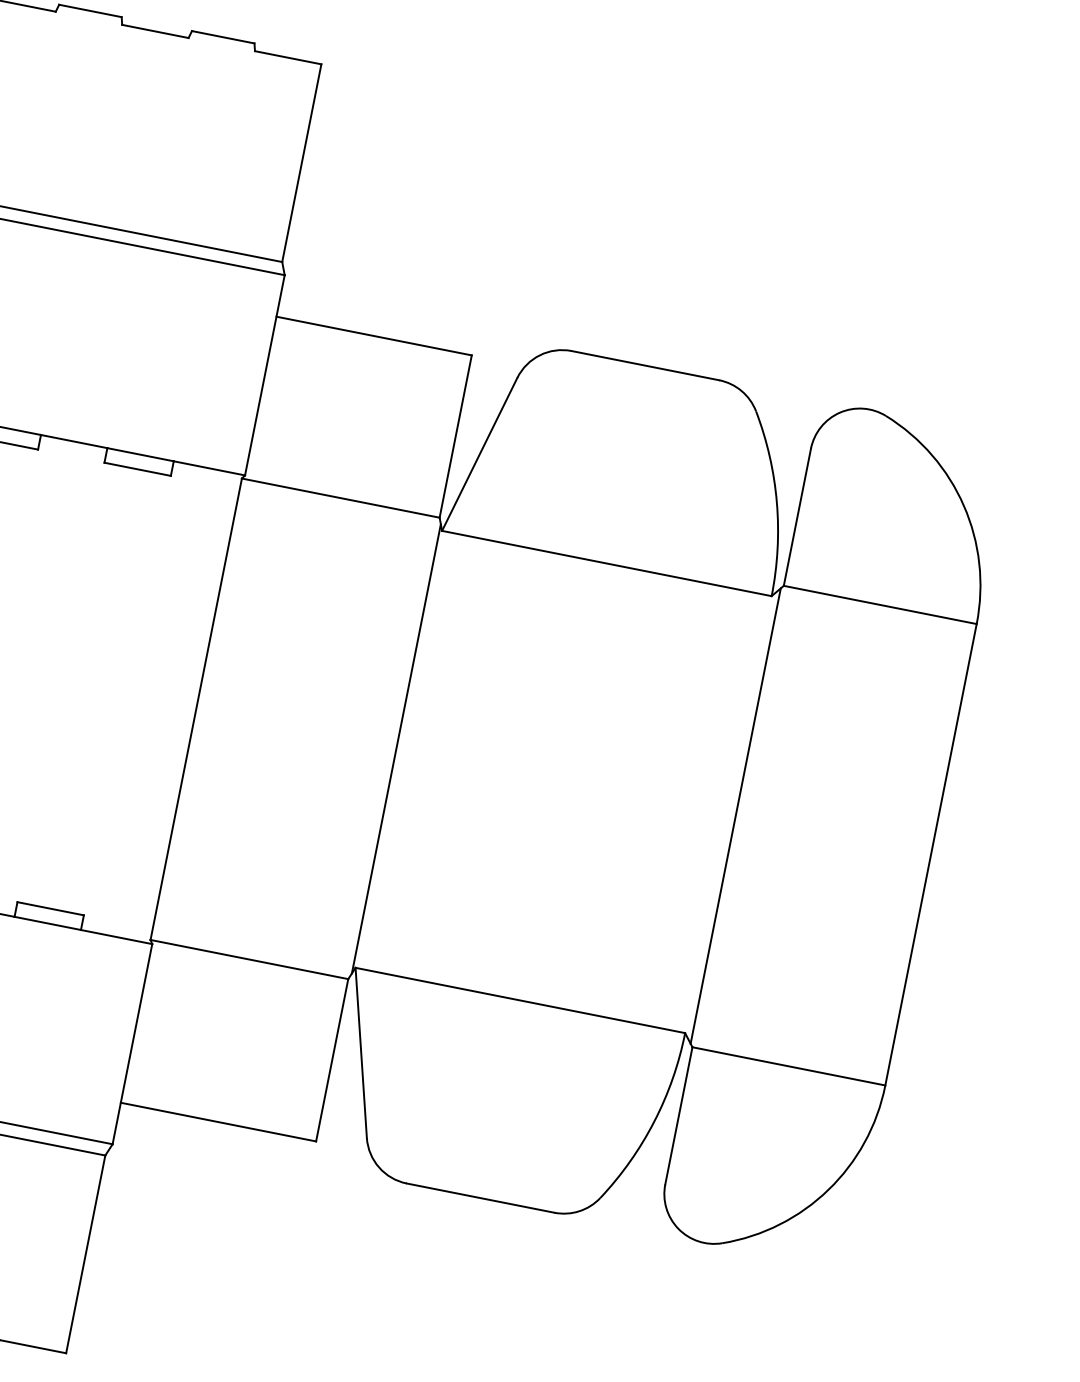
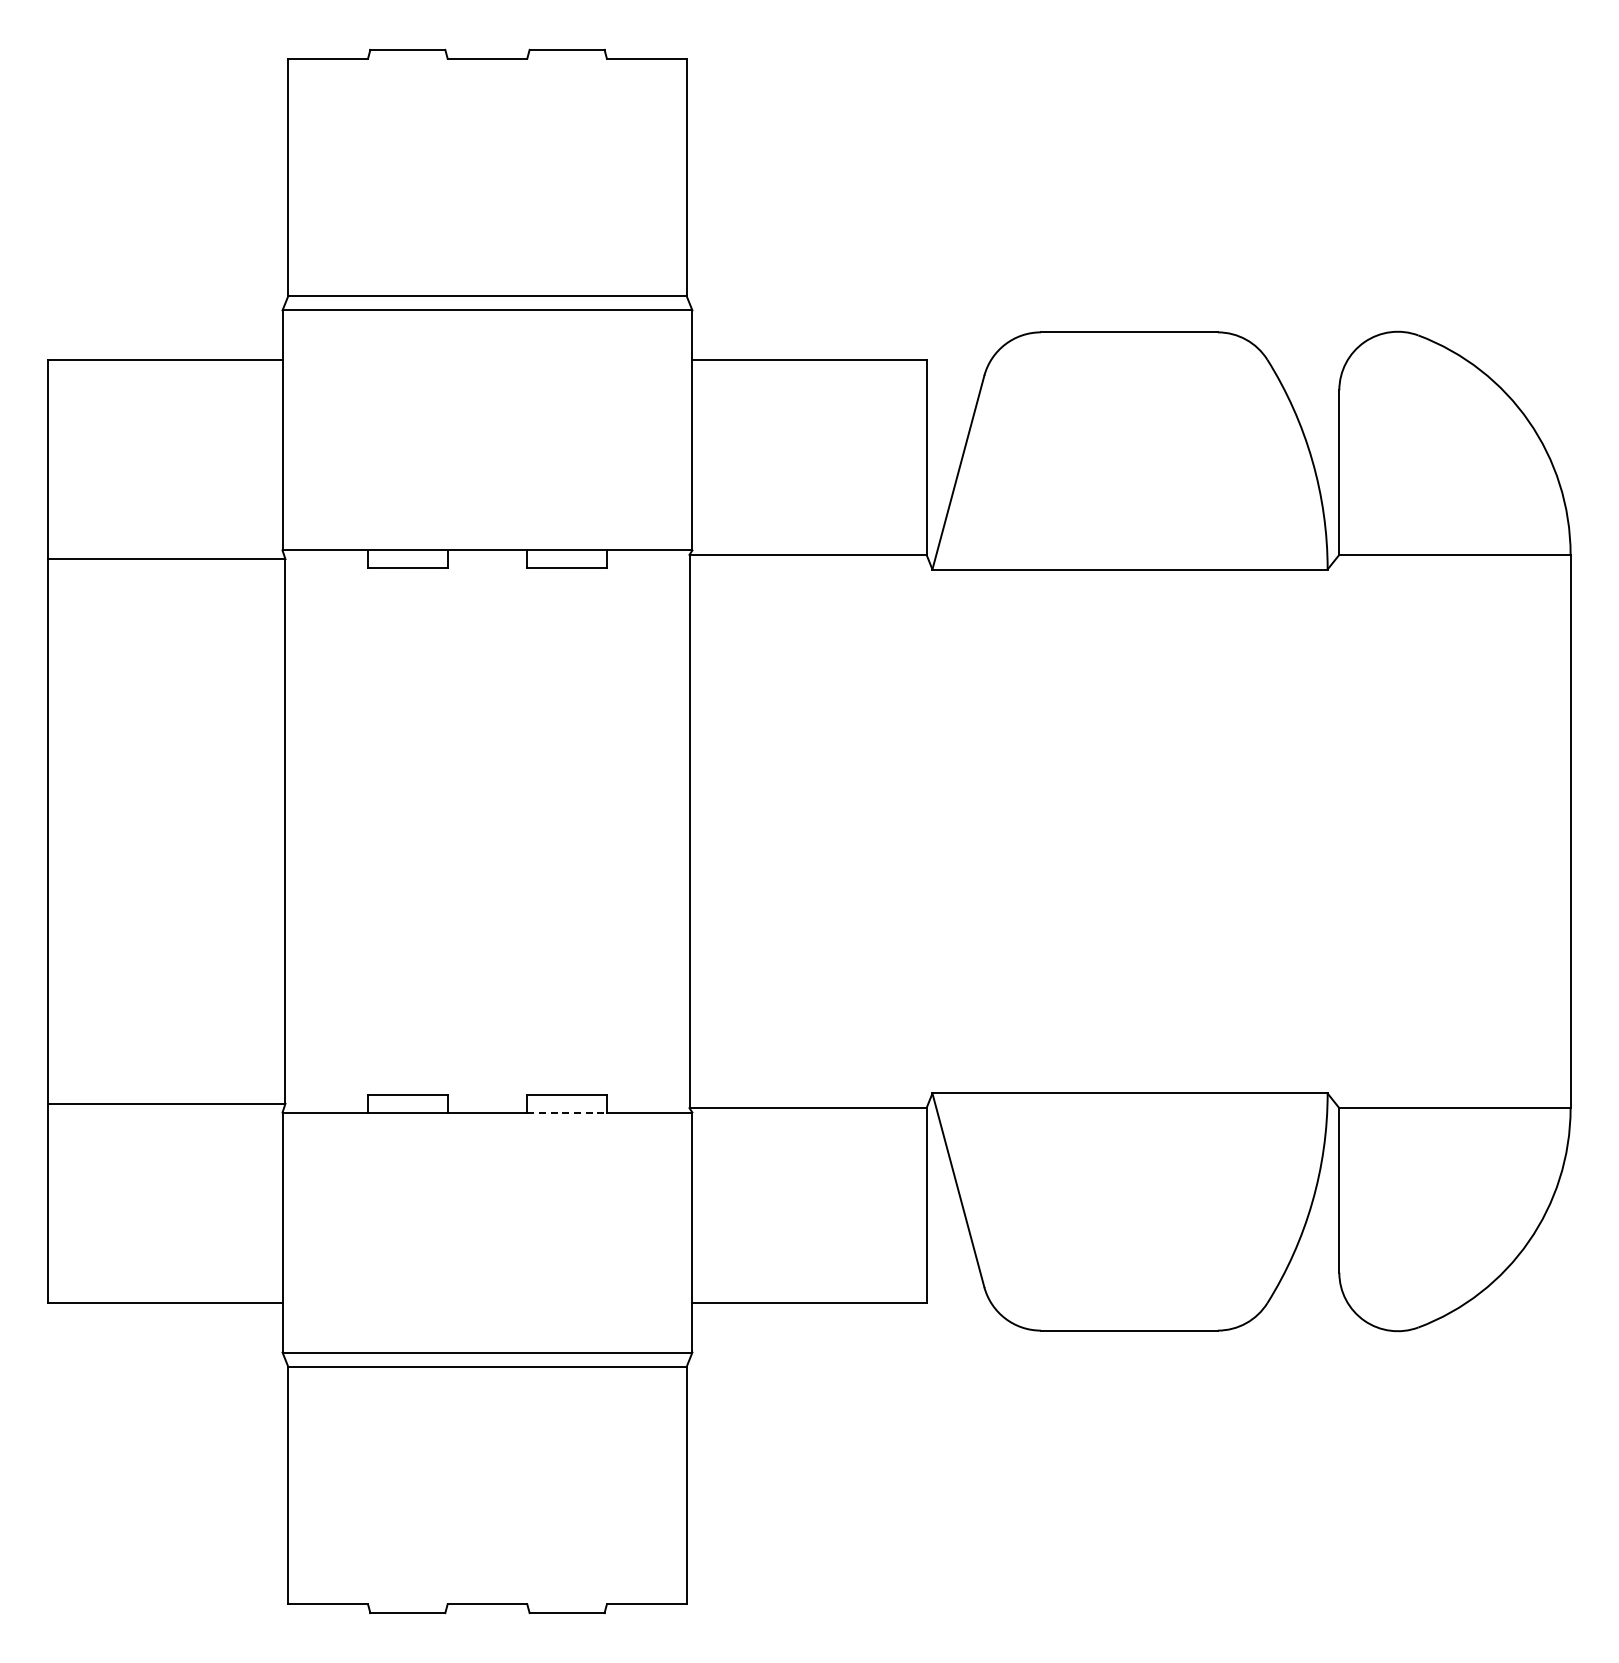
line: (396, 748) -> (929, 831), removed
line: (735, 816) -> (1336, 831), removed
line: (48, 923) -> (567, 1112), solid -> dashed

